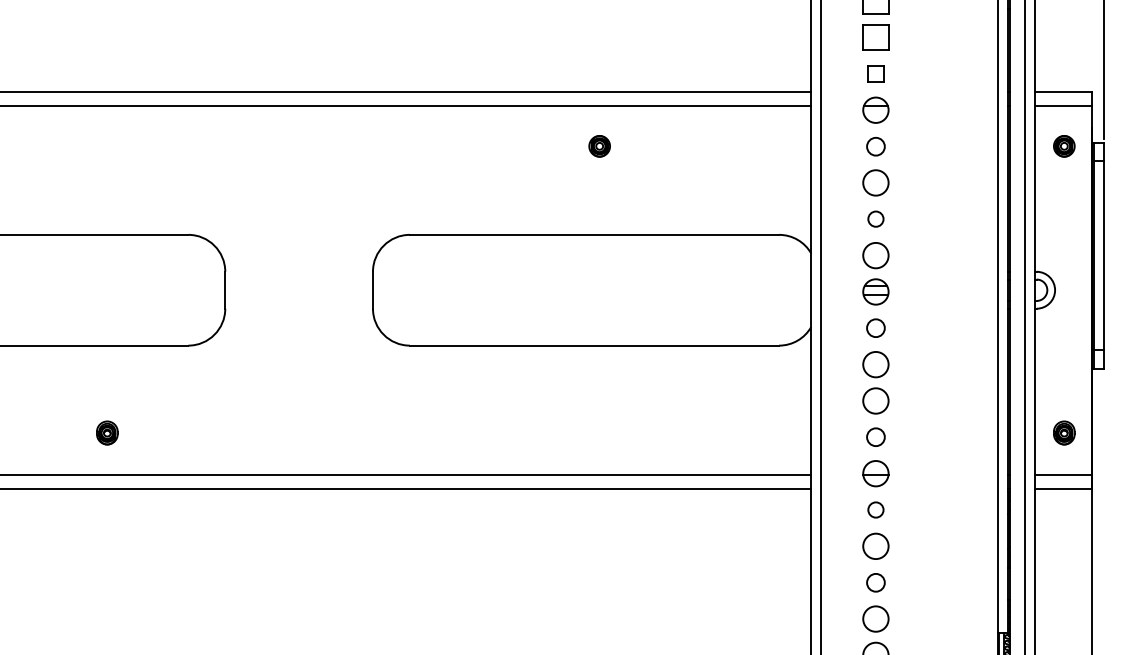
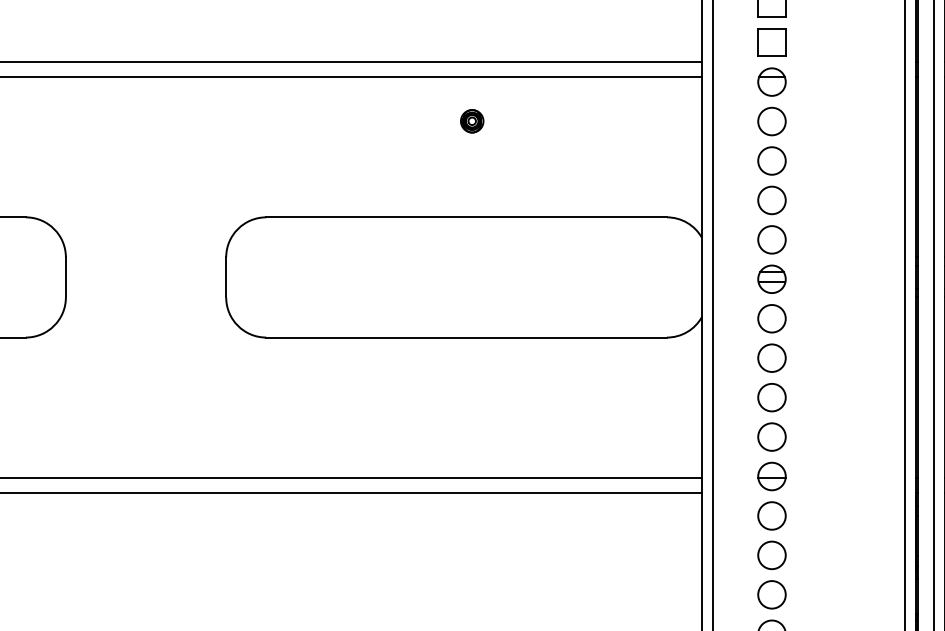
part: (875, 73) -> (771, 42), size x1.67
circle: (875, 146) -> (771, 121), size x1.43
circle: (875, 218) -> (771, 199), size x1.67
circle: (875, 327) -> (771, 317), size x1.43
circle: (875, 436) -> (771, 436), size x1.43
circle: (875, 509) -> (771, 515), size x1.67
circle: (875, 582) -> (771, 594), size x1.43

